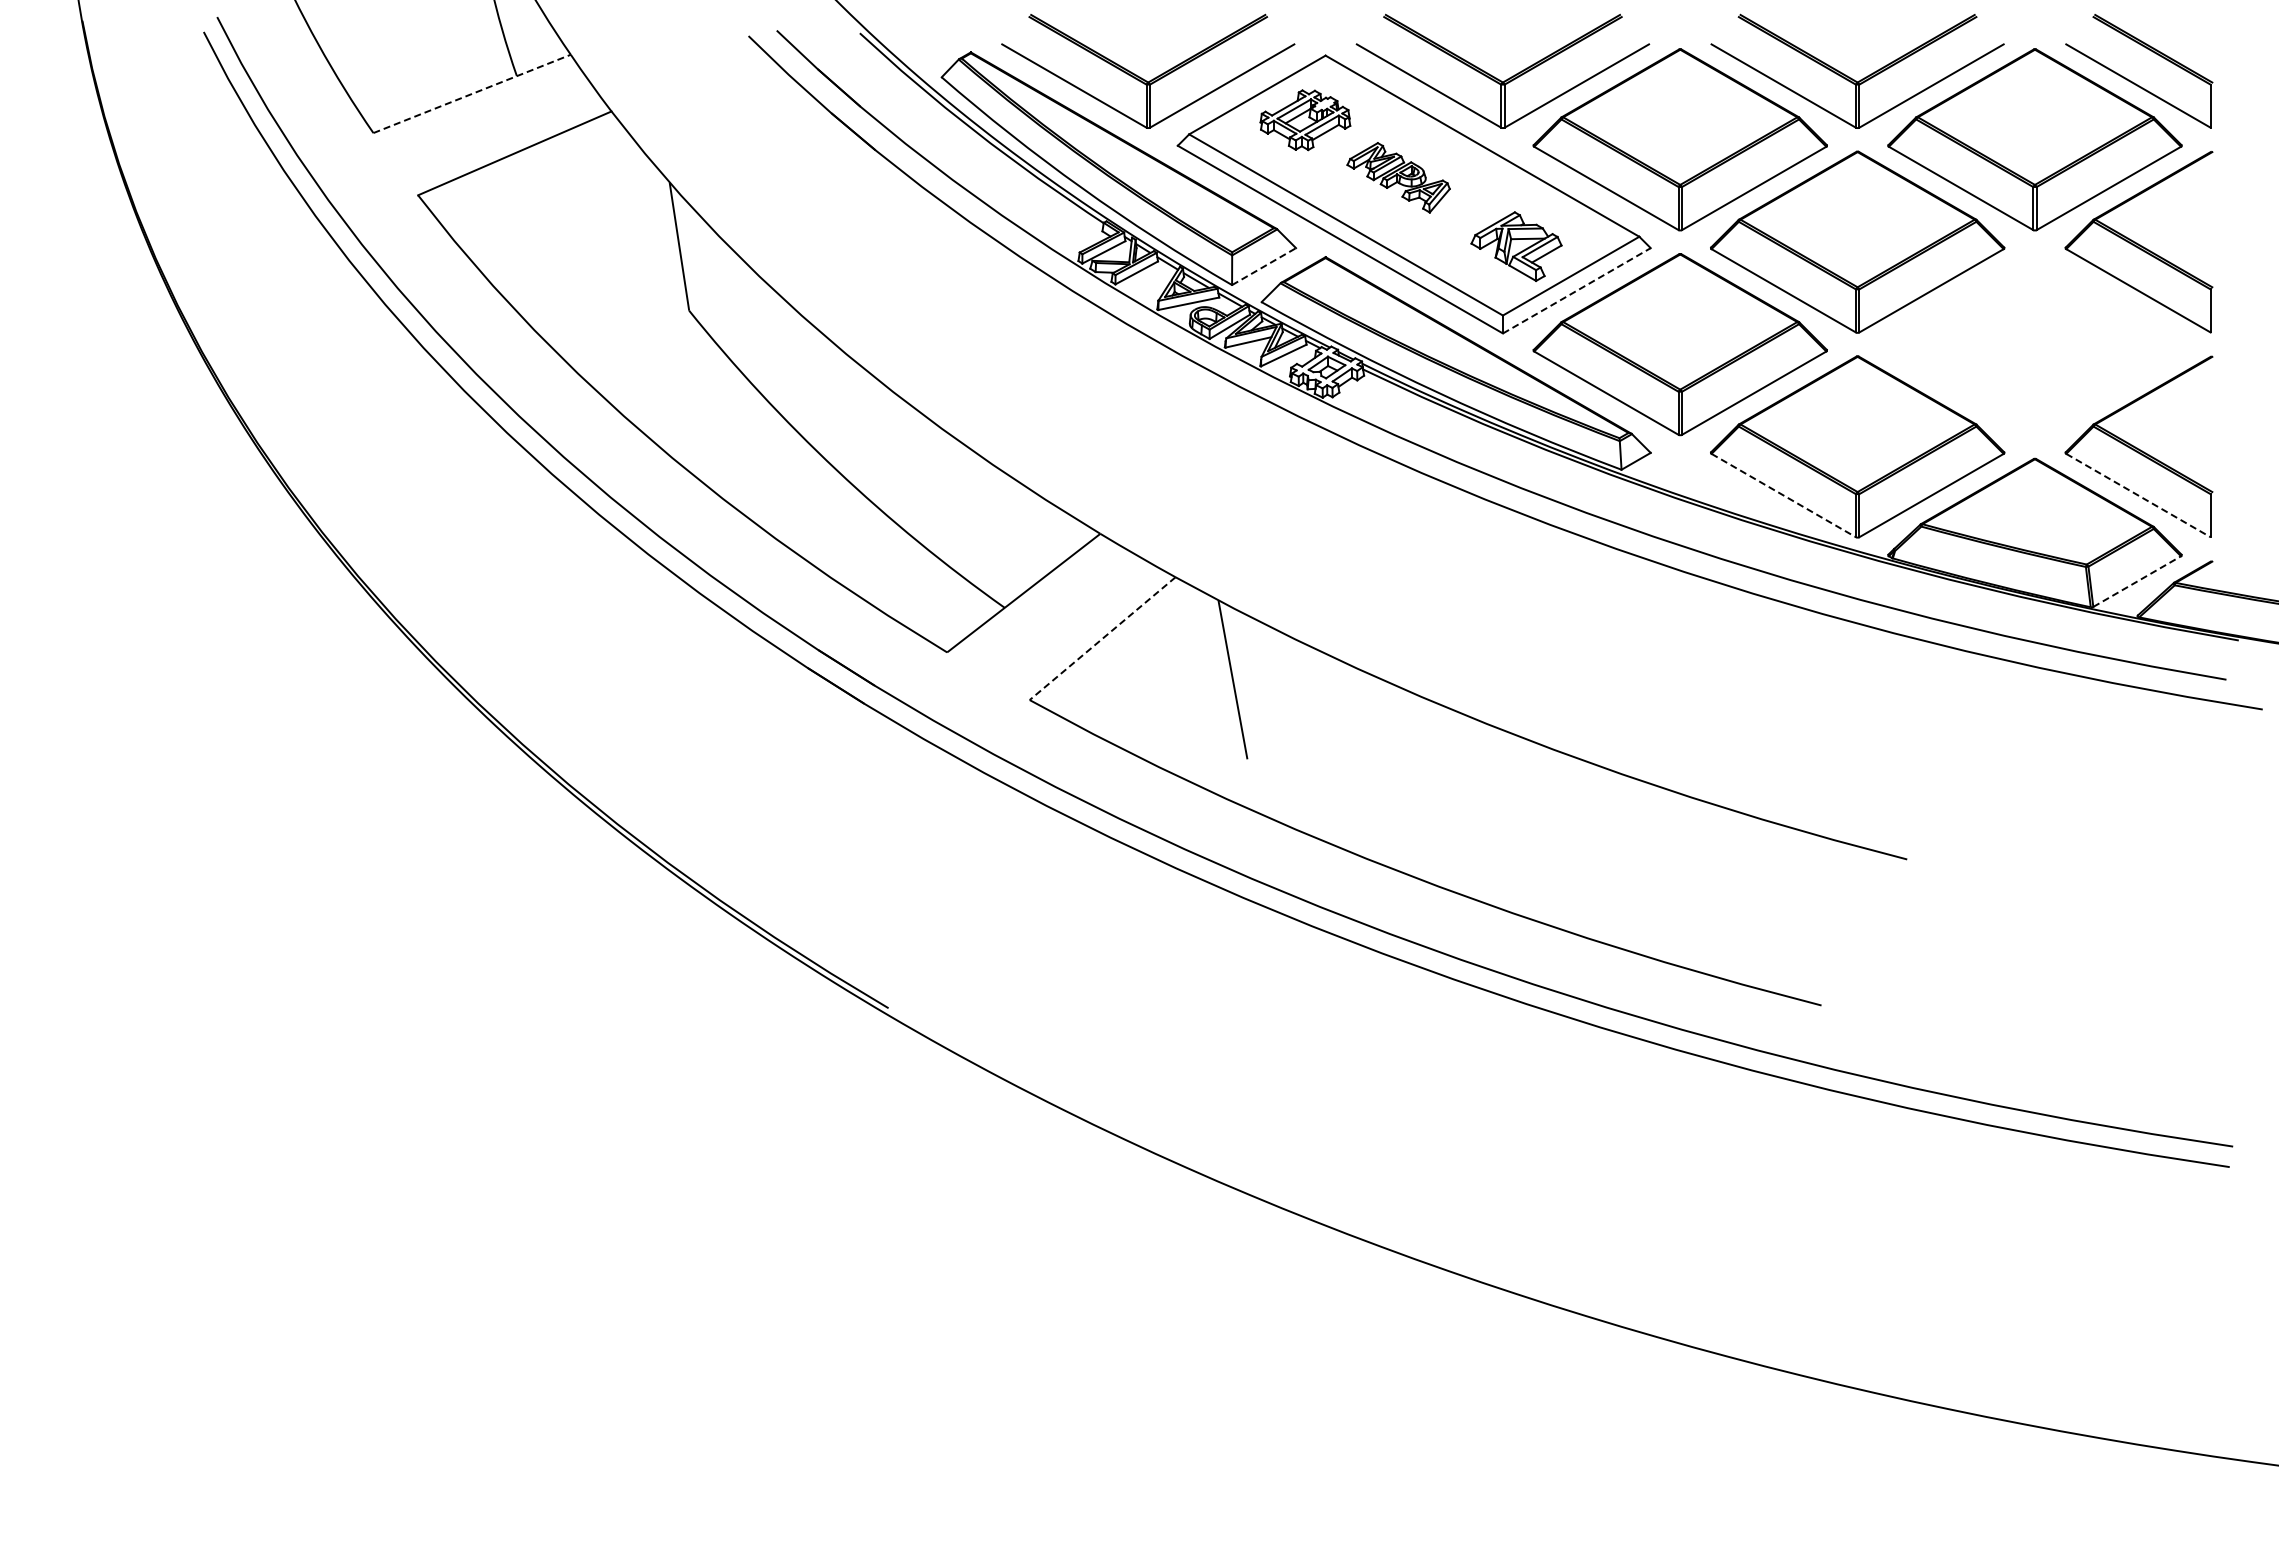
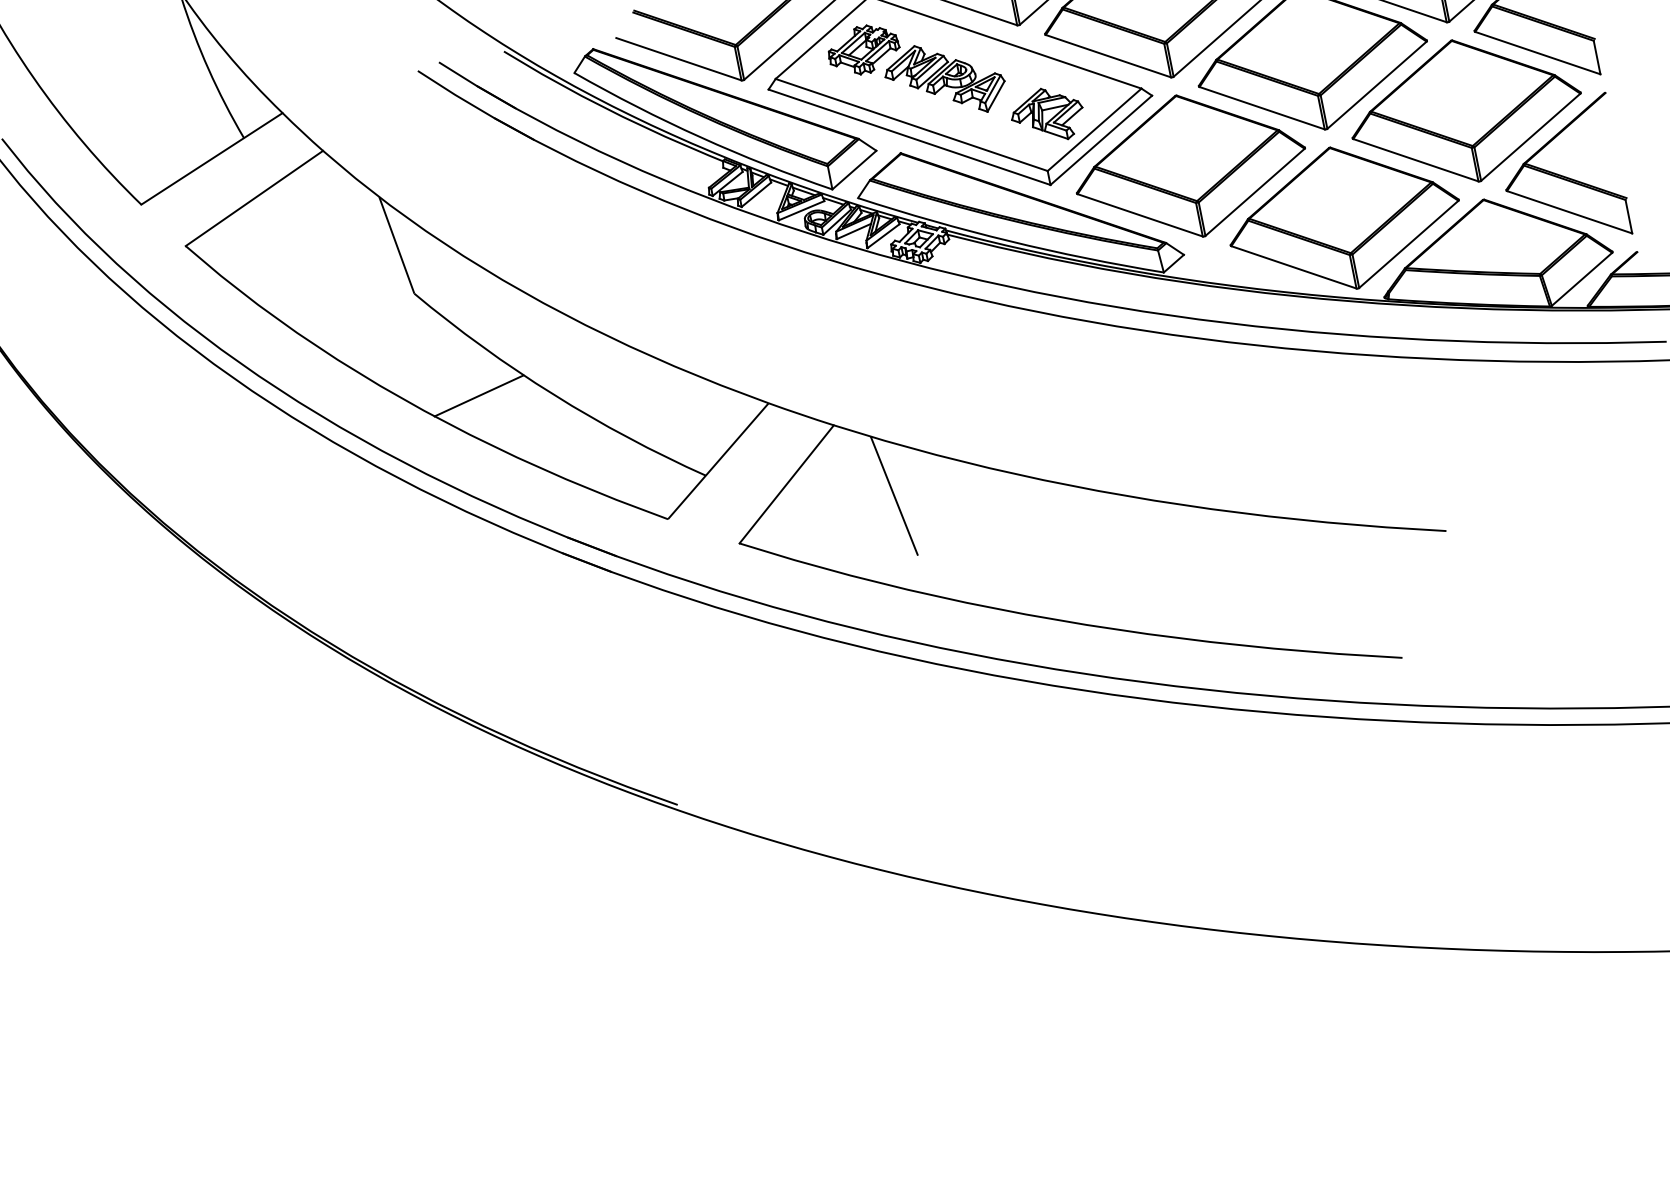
line: (472, 93) -> (212, 158), dashed -> solid
part: (1398, 177) -> (945, 79), size x1.43
line: (1264, 266) -> (854, 169), dashed -> solid
line: (1577, 290) -> (1101, 140), dashed -> solid
part: (2034, 344) -> (1465, 110), added
line: (743, 452) -> (478, 395), added
line: (1784, 495) -> (1294, 267), dashed -> solid
line: (2138, 495) -> (1569, 212), dashed -> solid
line: (2137, 581) -> (1582, 279), dashed -> solid
line: (1102, 638) -> (786, 484), dashed -> solid

